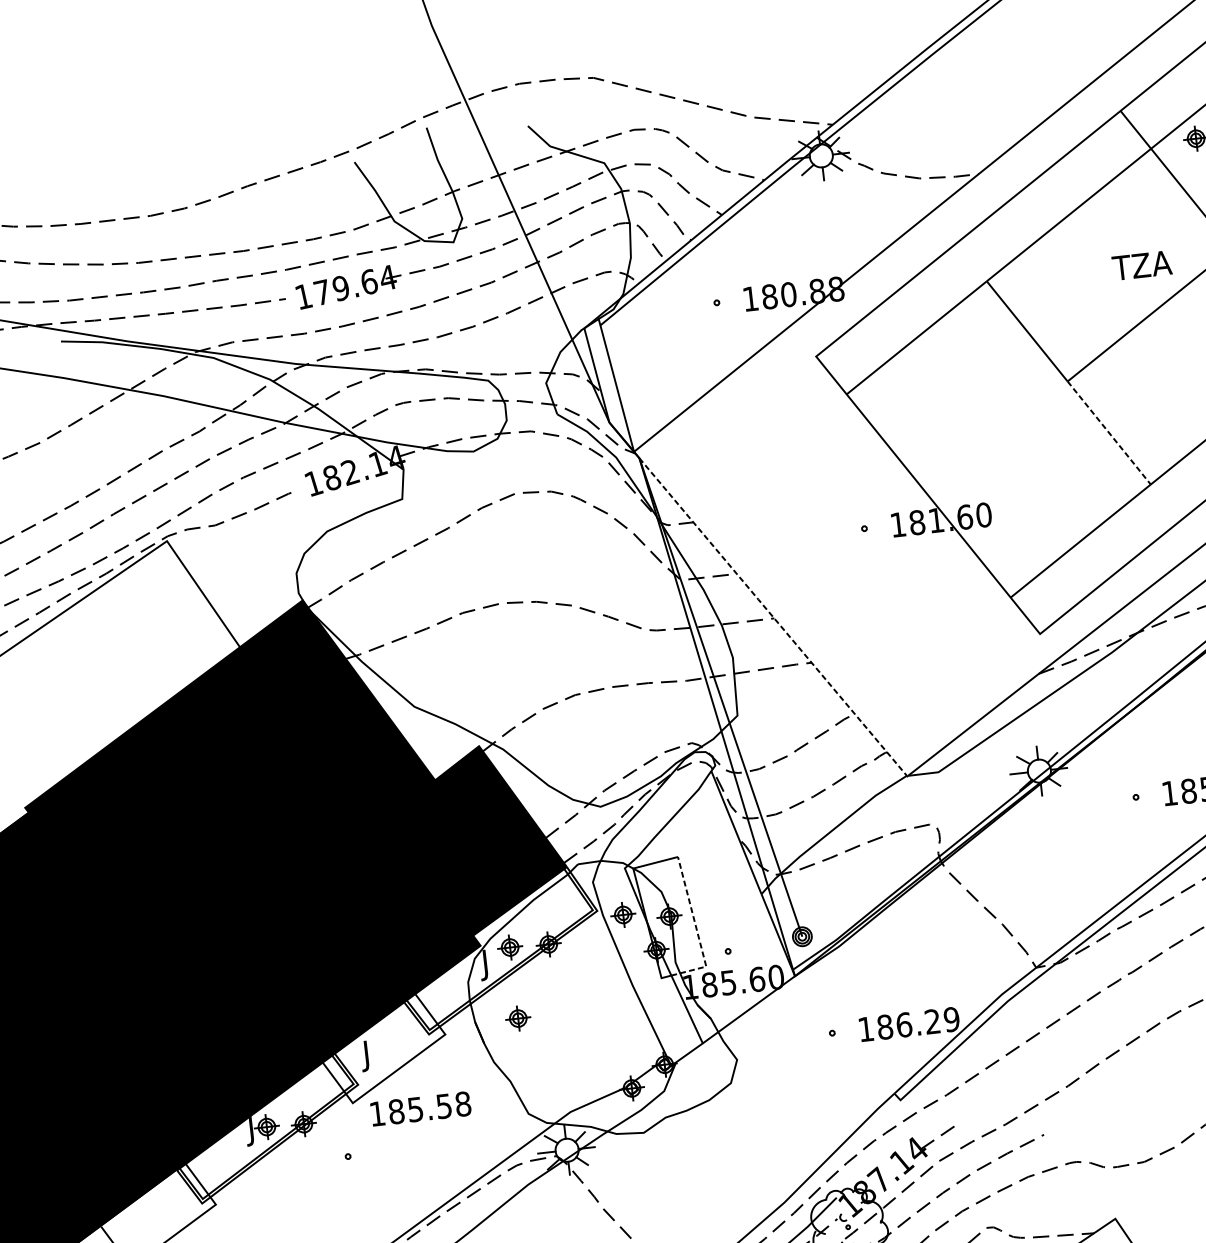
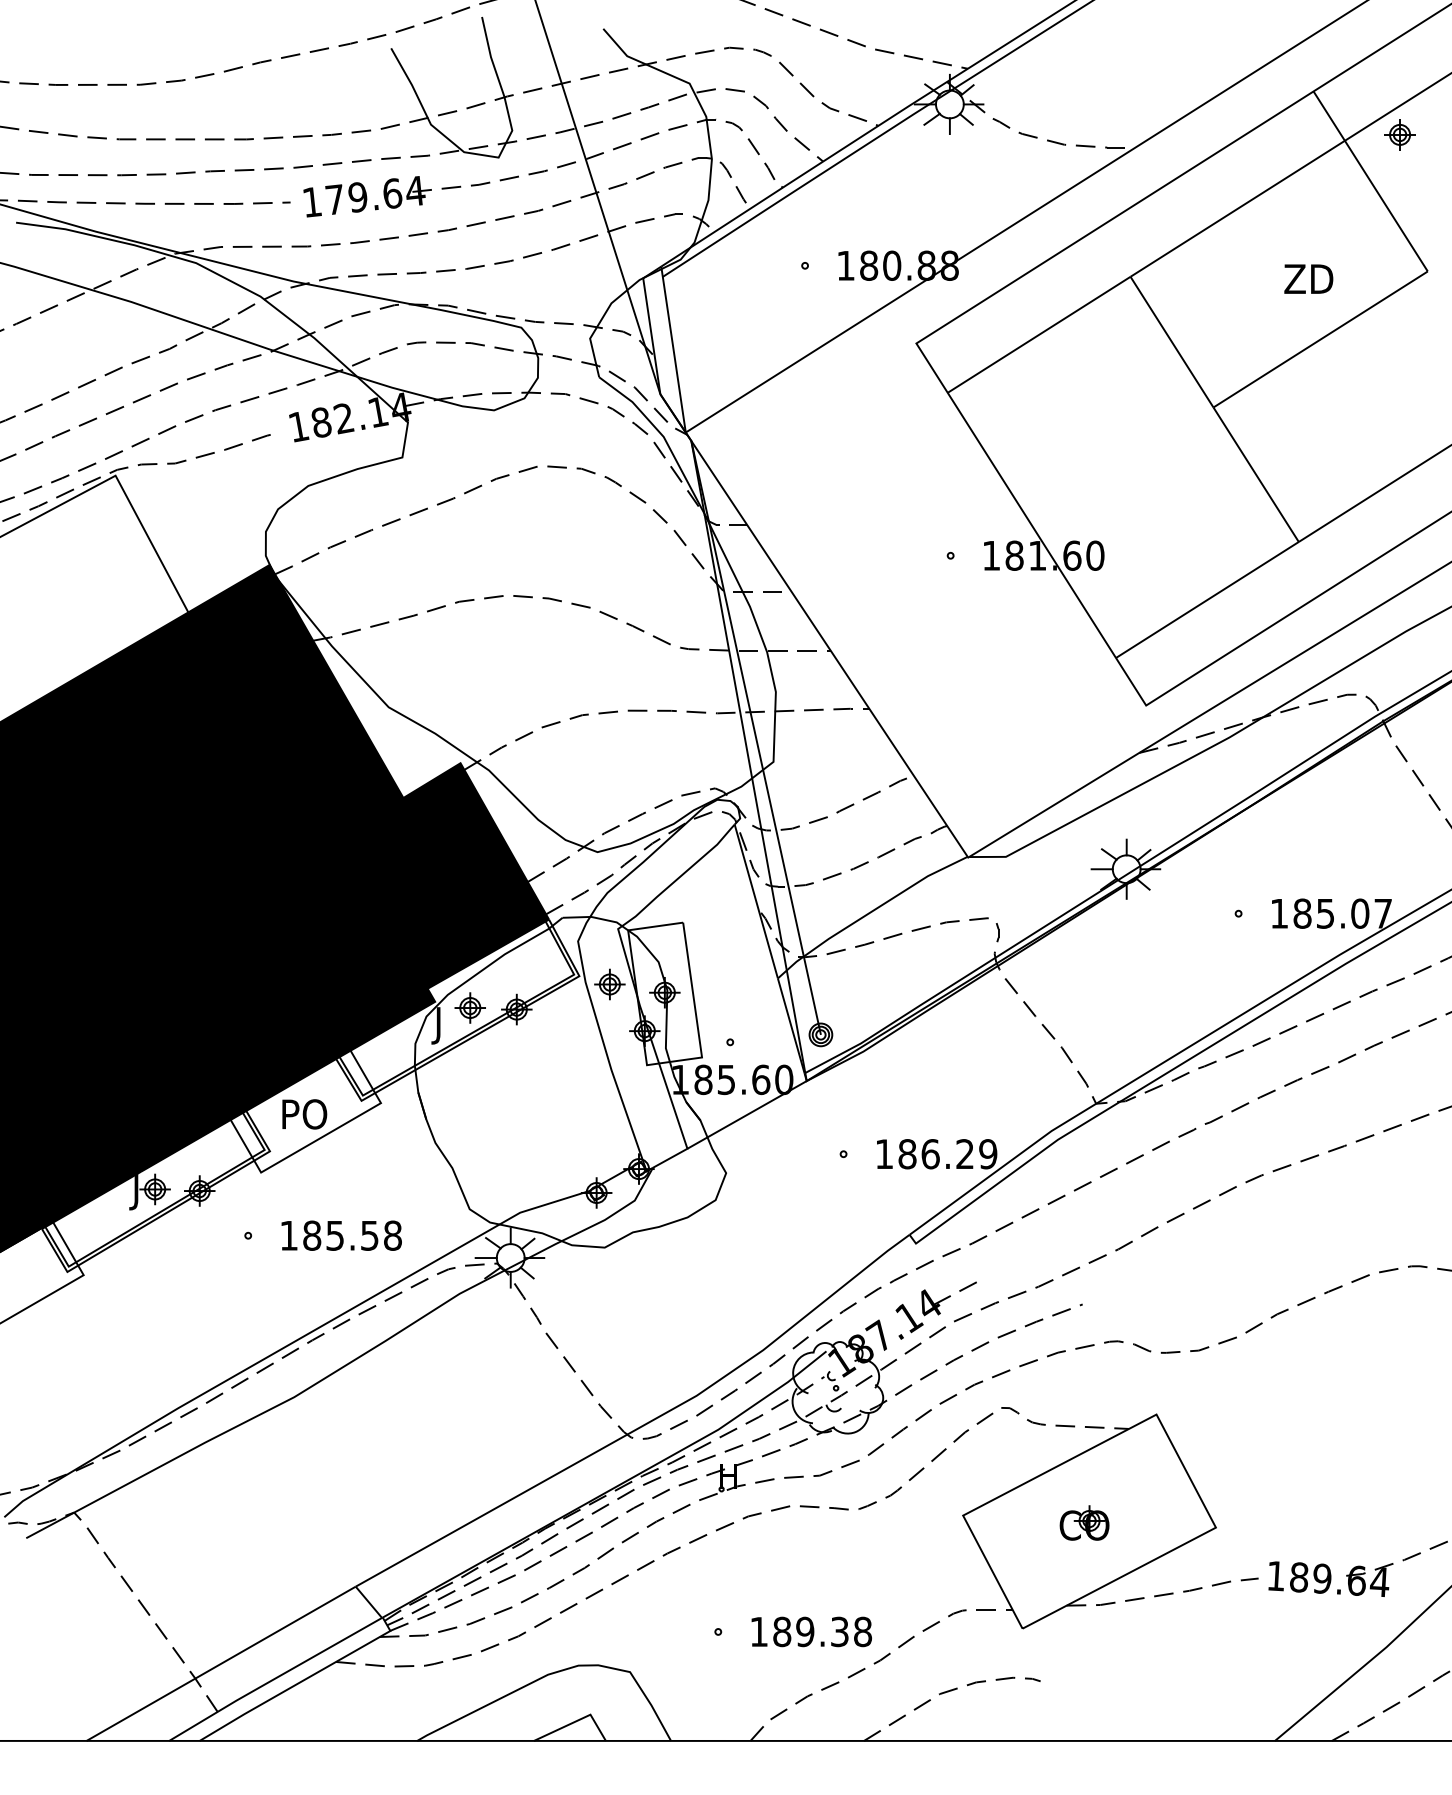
text: (1141, 265) -> (1317, 278), TZA -> ZD
line: (1109, 432) -> (1256, 474), dashed -> solid
line: (773, 616) -> (829, 648), dashed -> solid
line: (696, 930) -> (695, 1012), dashed -> solid
part: (517, 1018) -> (469, 1093), removed
text: (381, 1054) -> (302, 1118), J -> PO
text: (420, 1108) -> (341, 1235), moved

